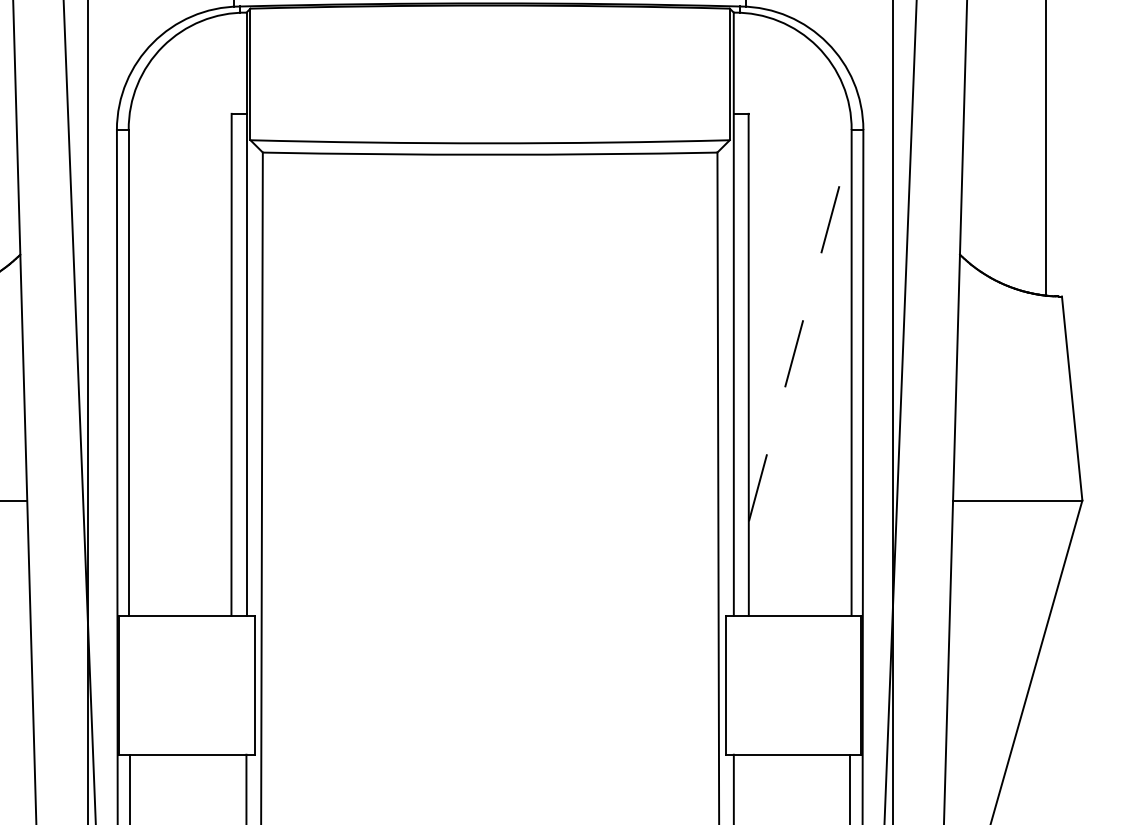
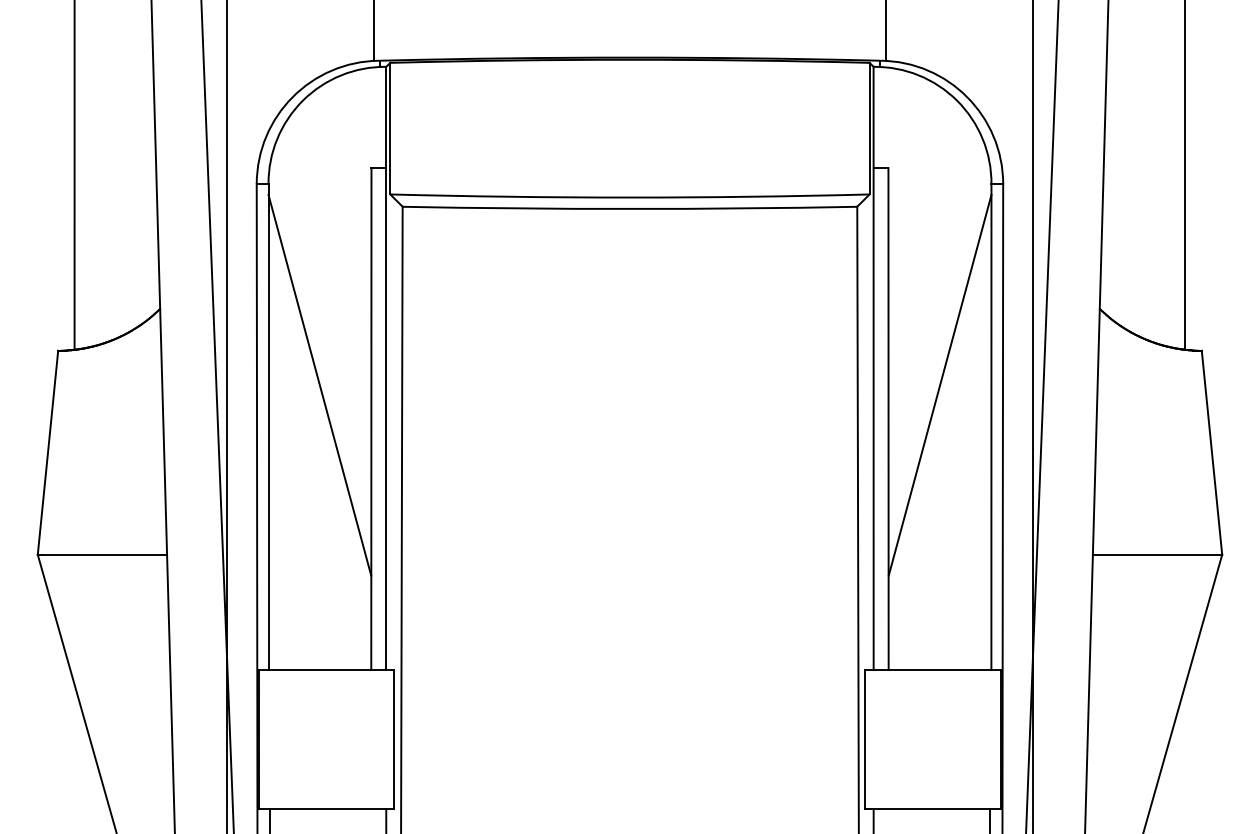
line: (800, 330) -> (940, 384), dashed -> solid
line: (179, 331) -> (319, 385), added

